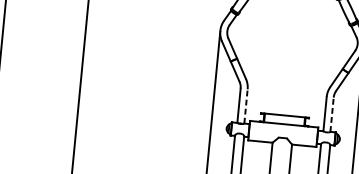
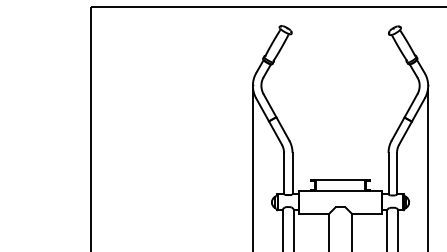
line: (245, 106) -> (292, 173), dashed -> solid
line: (332, 114) -> (397, 173), dashed -> solid

